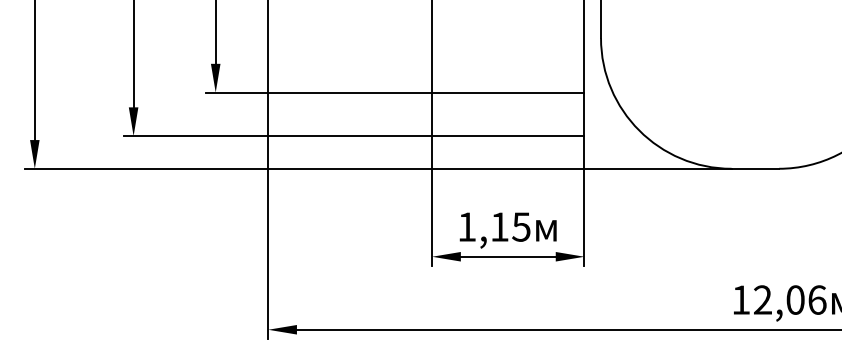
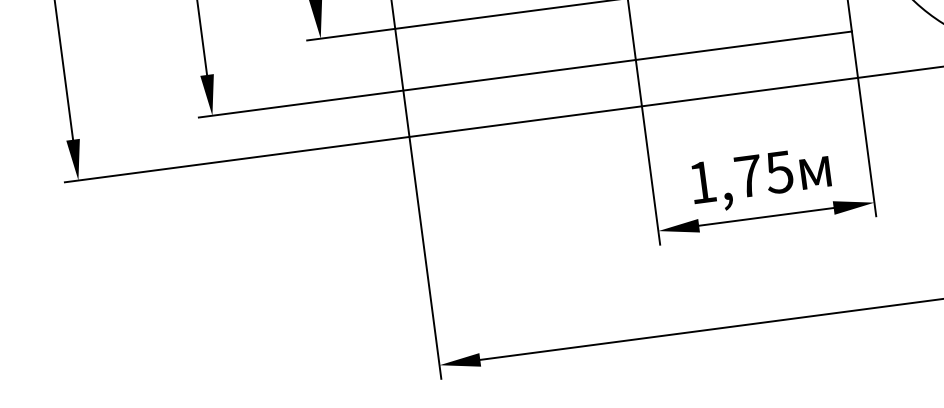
text: (499, 226) -> (748, 175), 1,15 -> 1,75

